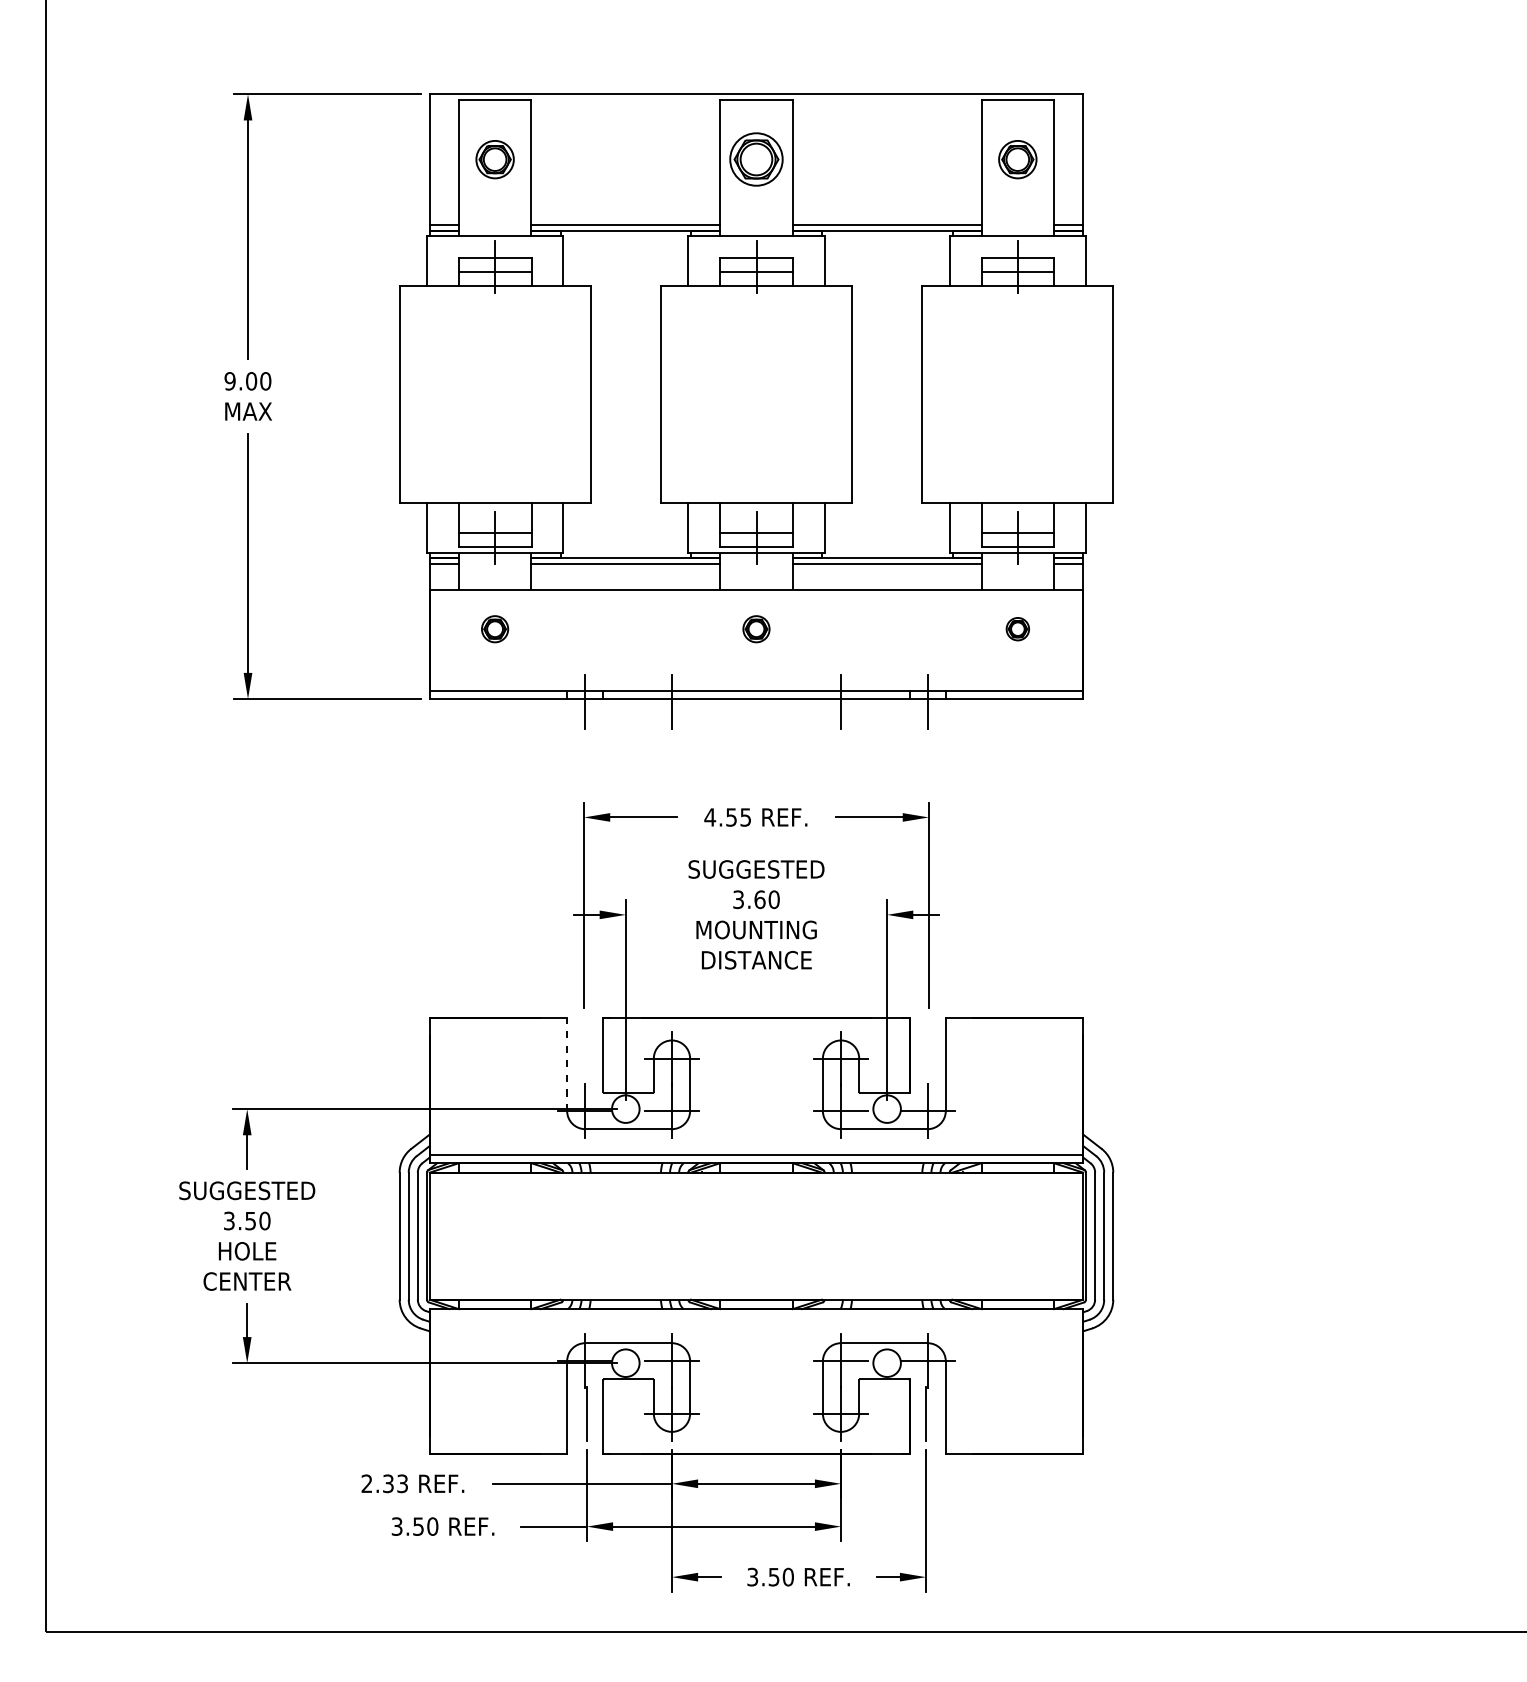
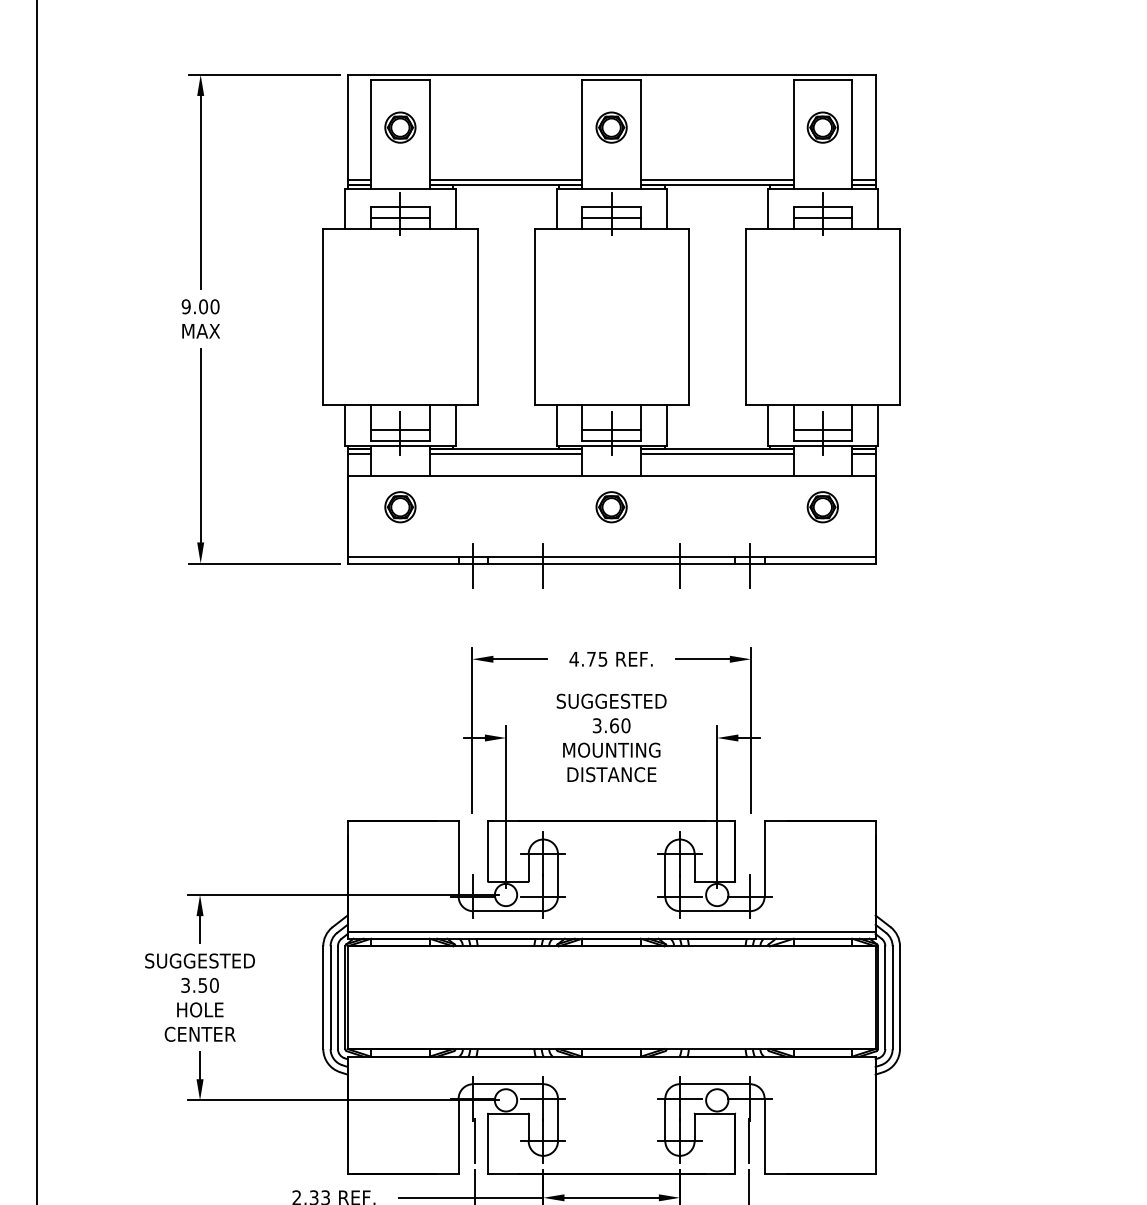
part: (756, 159) -> (611, 127), size x0.71
part: (494, 628) -> (399, 506), size x1.43
part: (756, 628) -> (611, 506), size x1.43
part: (1017, 628) -> (822, 506), size x1.67
text: (731, 817) -> (591, 659), 4.55 -> 4.75
line: (567, 1064) -> (458, 858), dashed -> solid

